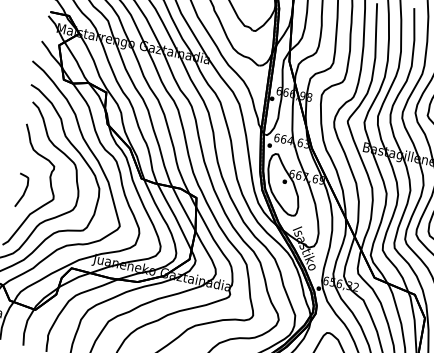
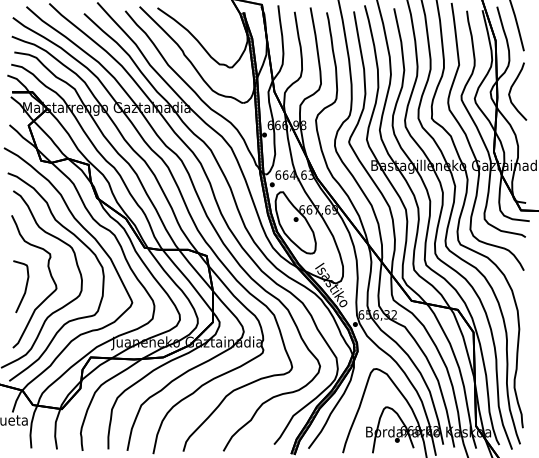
part: (22, 190) -> (21, 286), size x1.43

